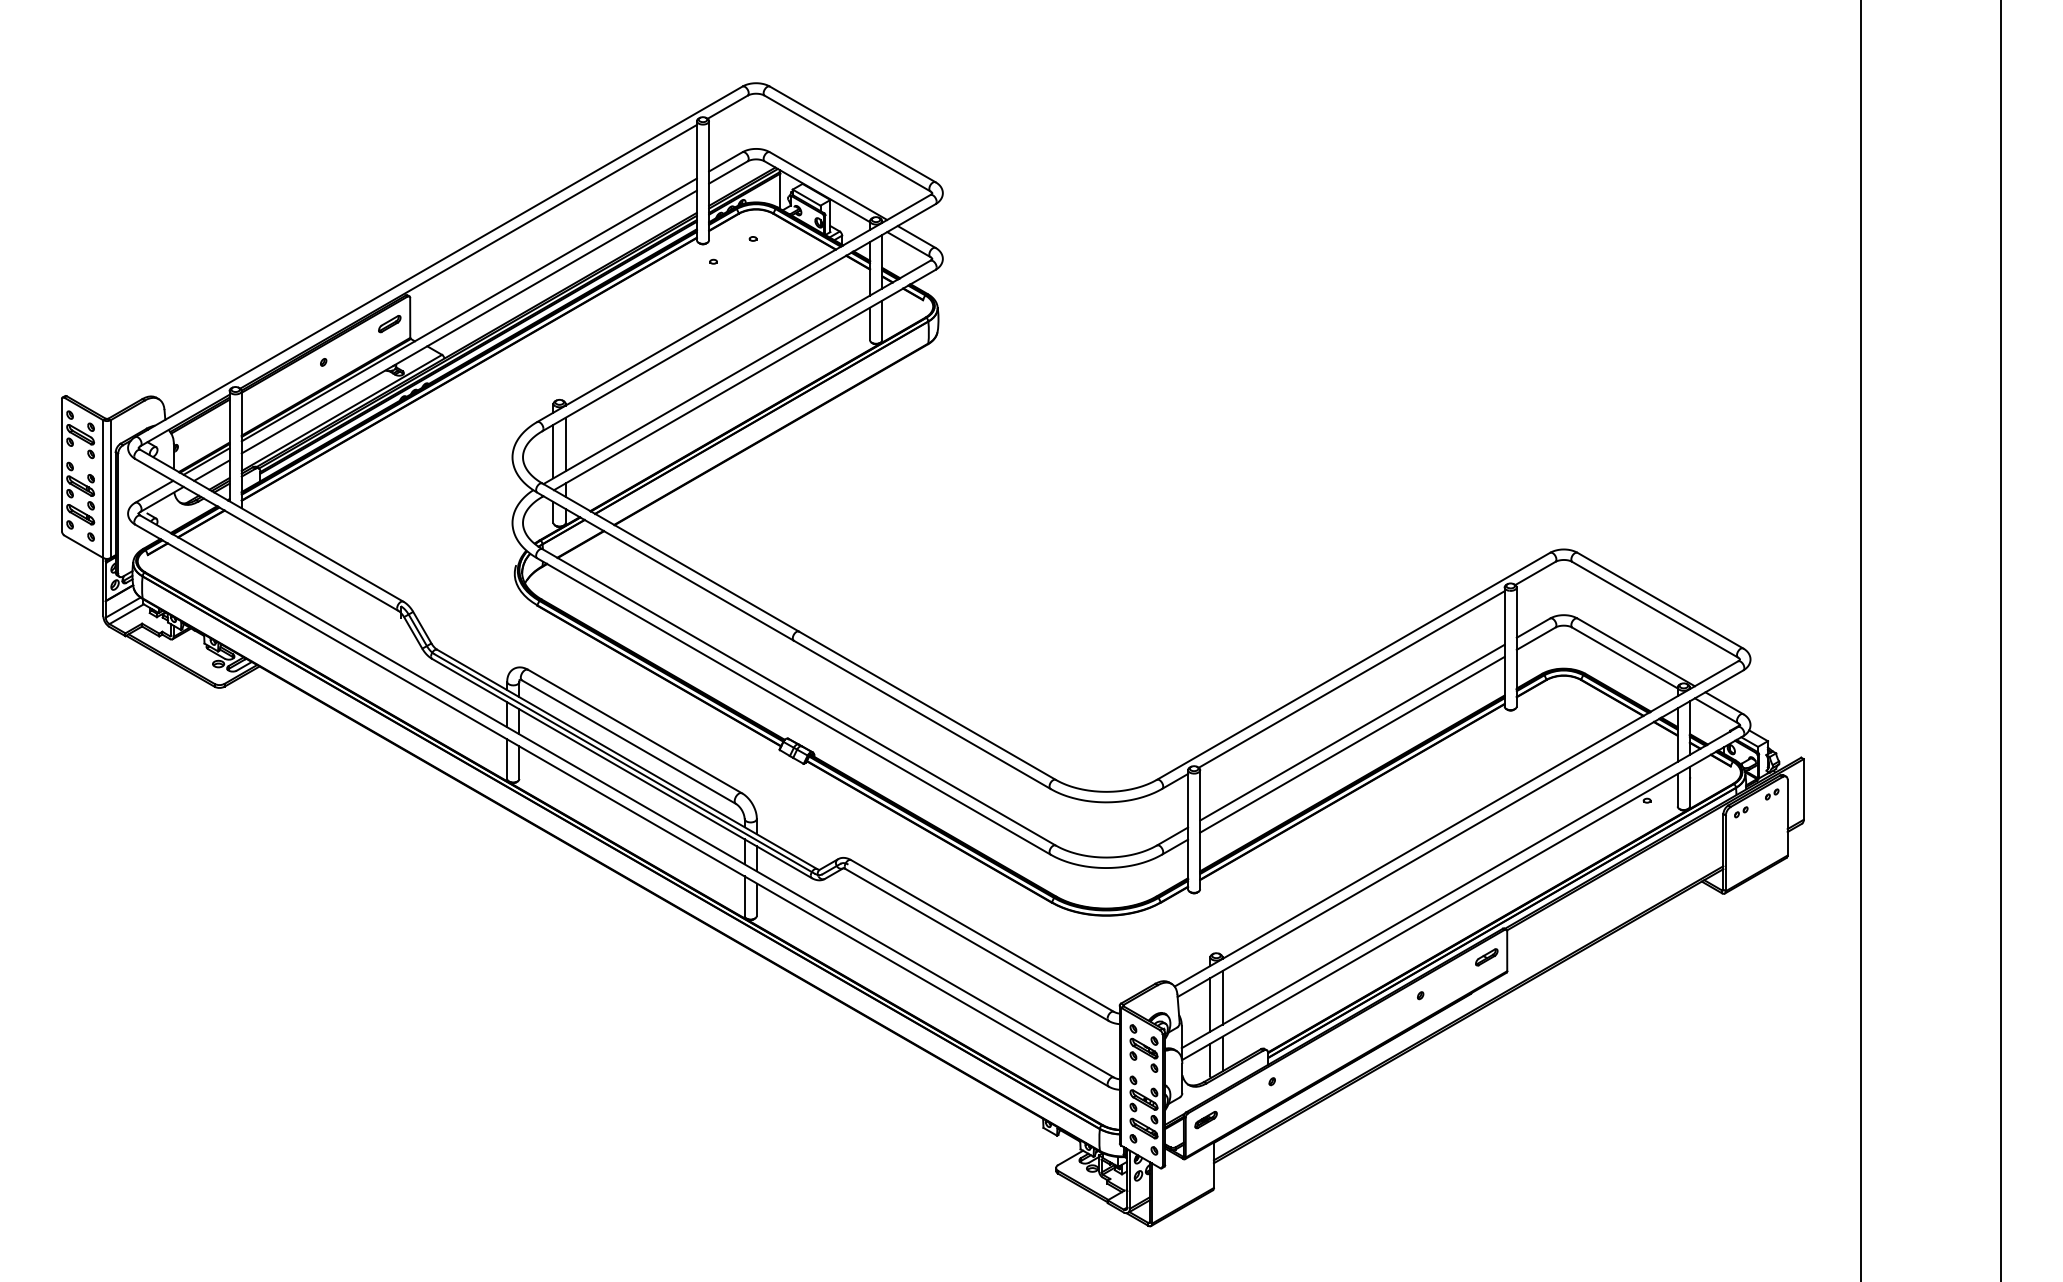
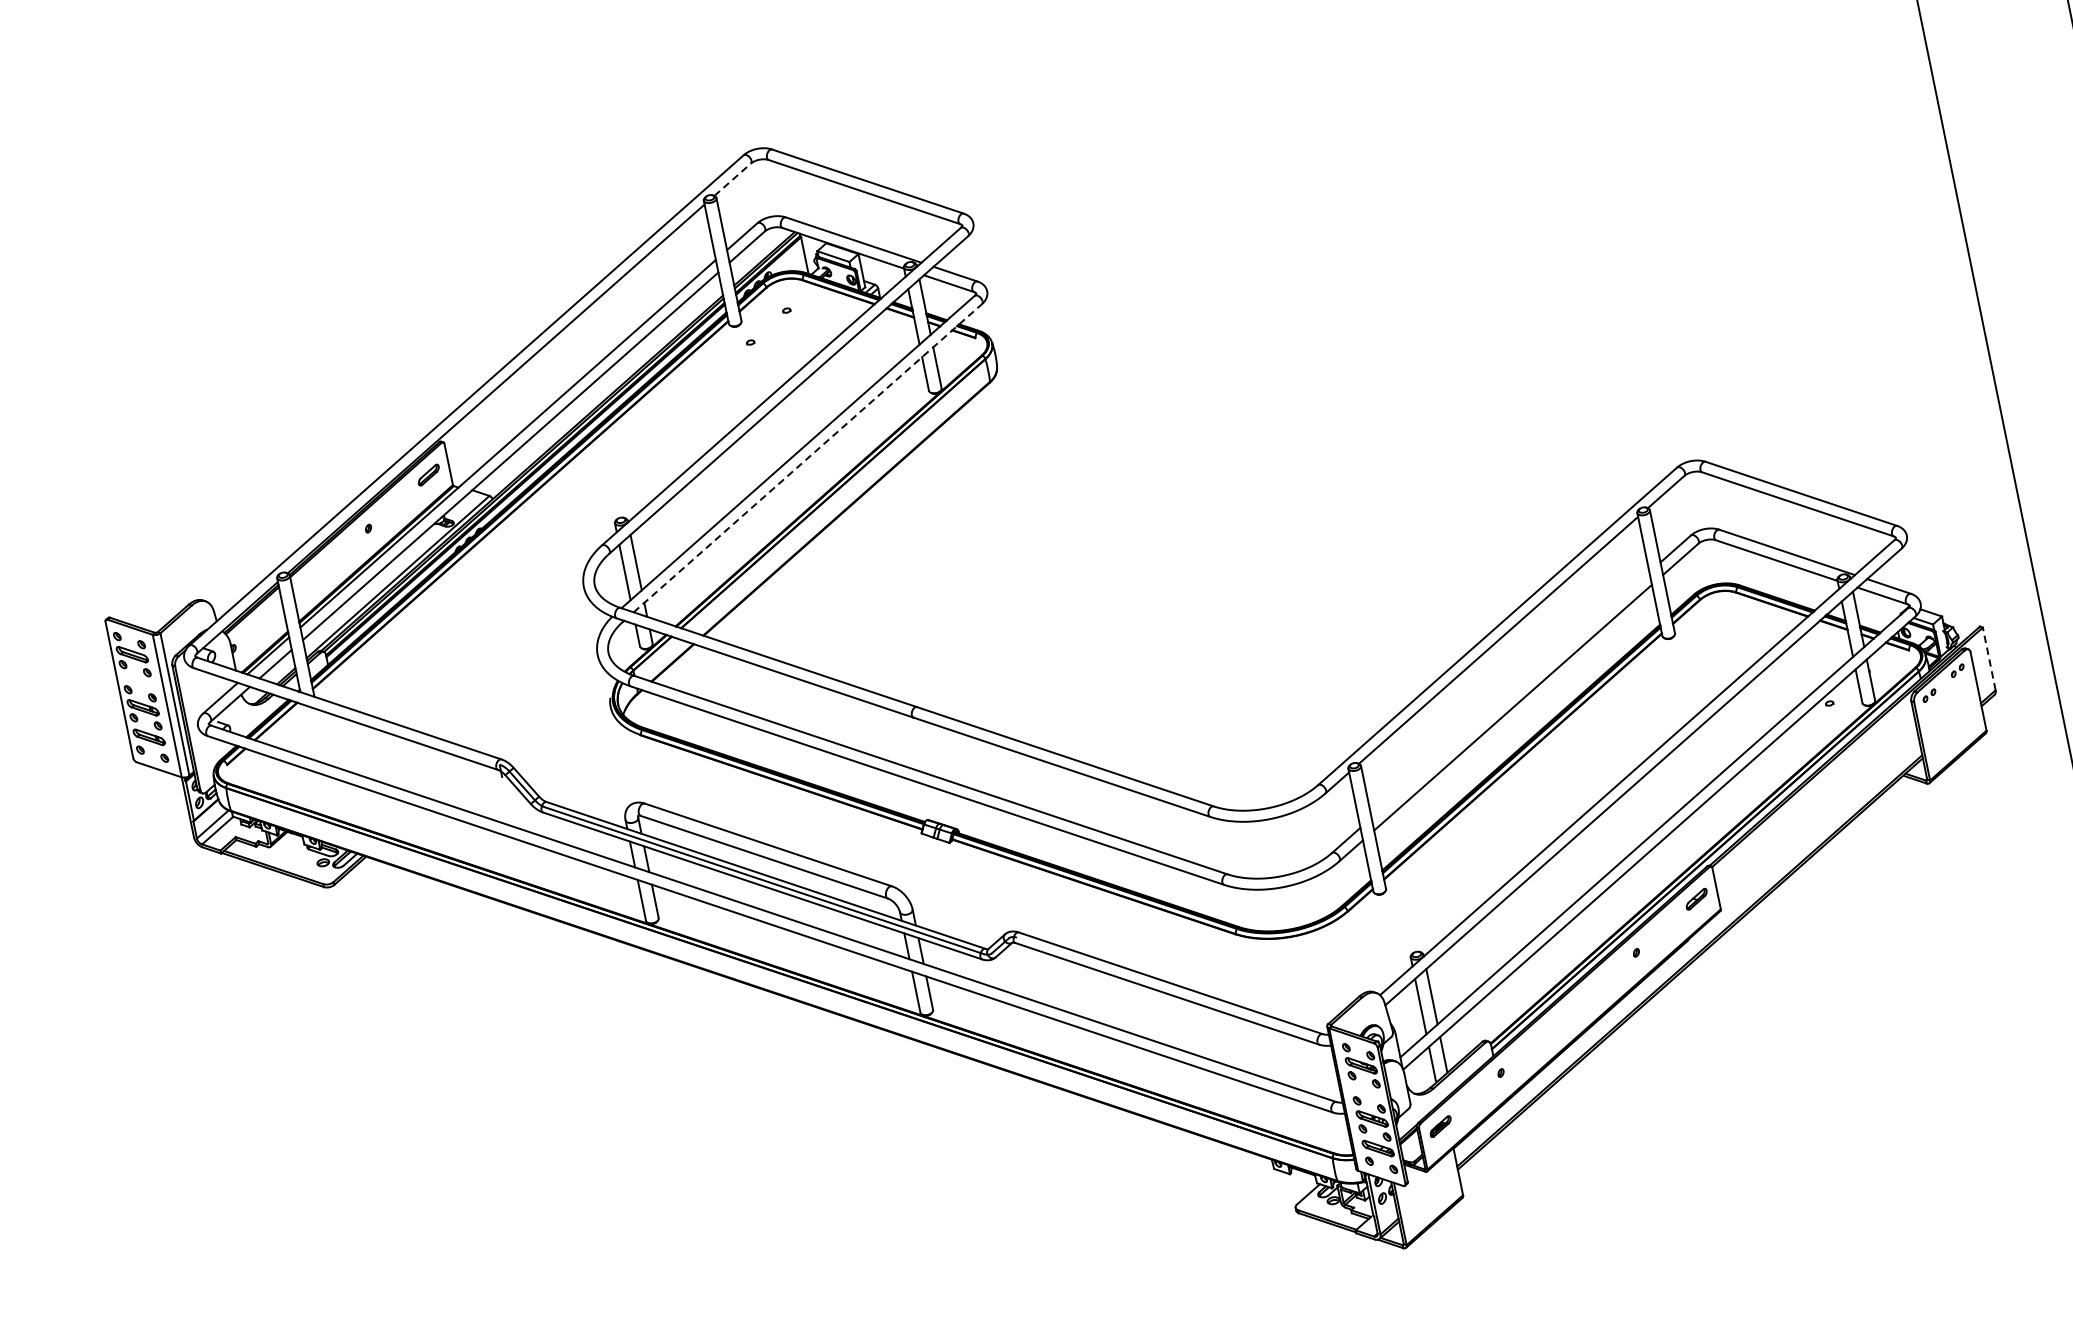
line: (728, 107) -> (733, 179), solid -> dashed
line: (745, 379) -> (808, 457), solid -> dashed
line: (1352, 732) -> (1510, 694), removed
line: (1803, 788) -> (1988, 657), solid -> dashed

